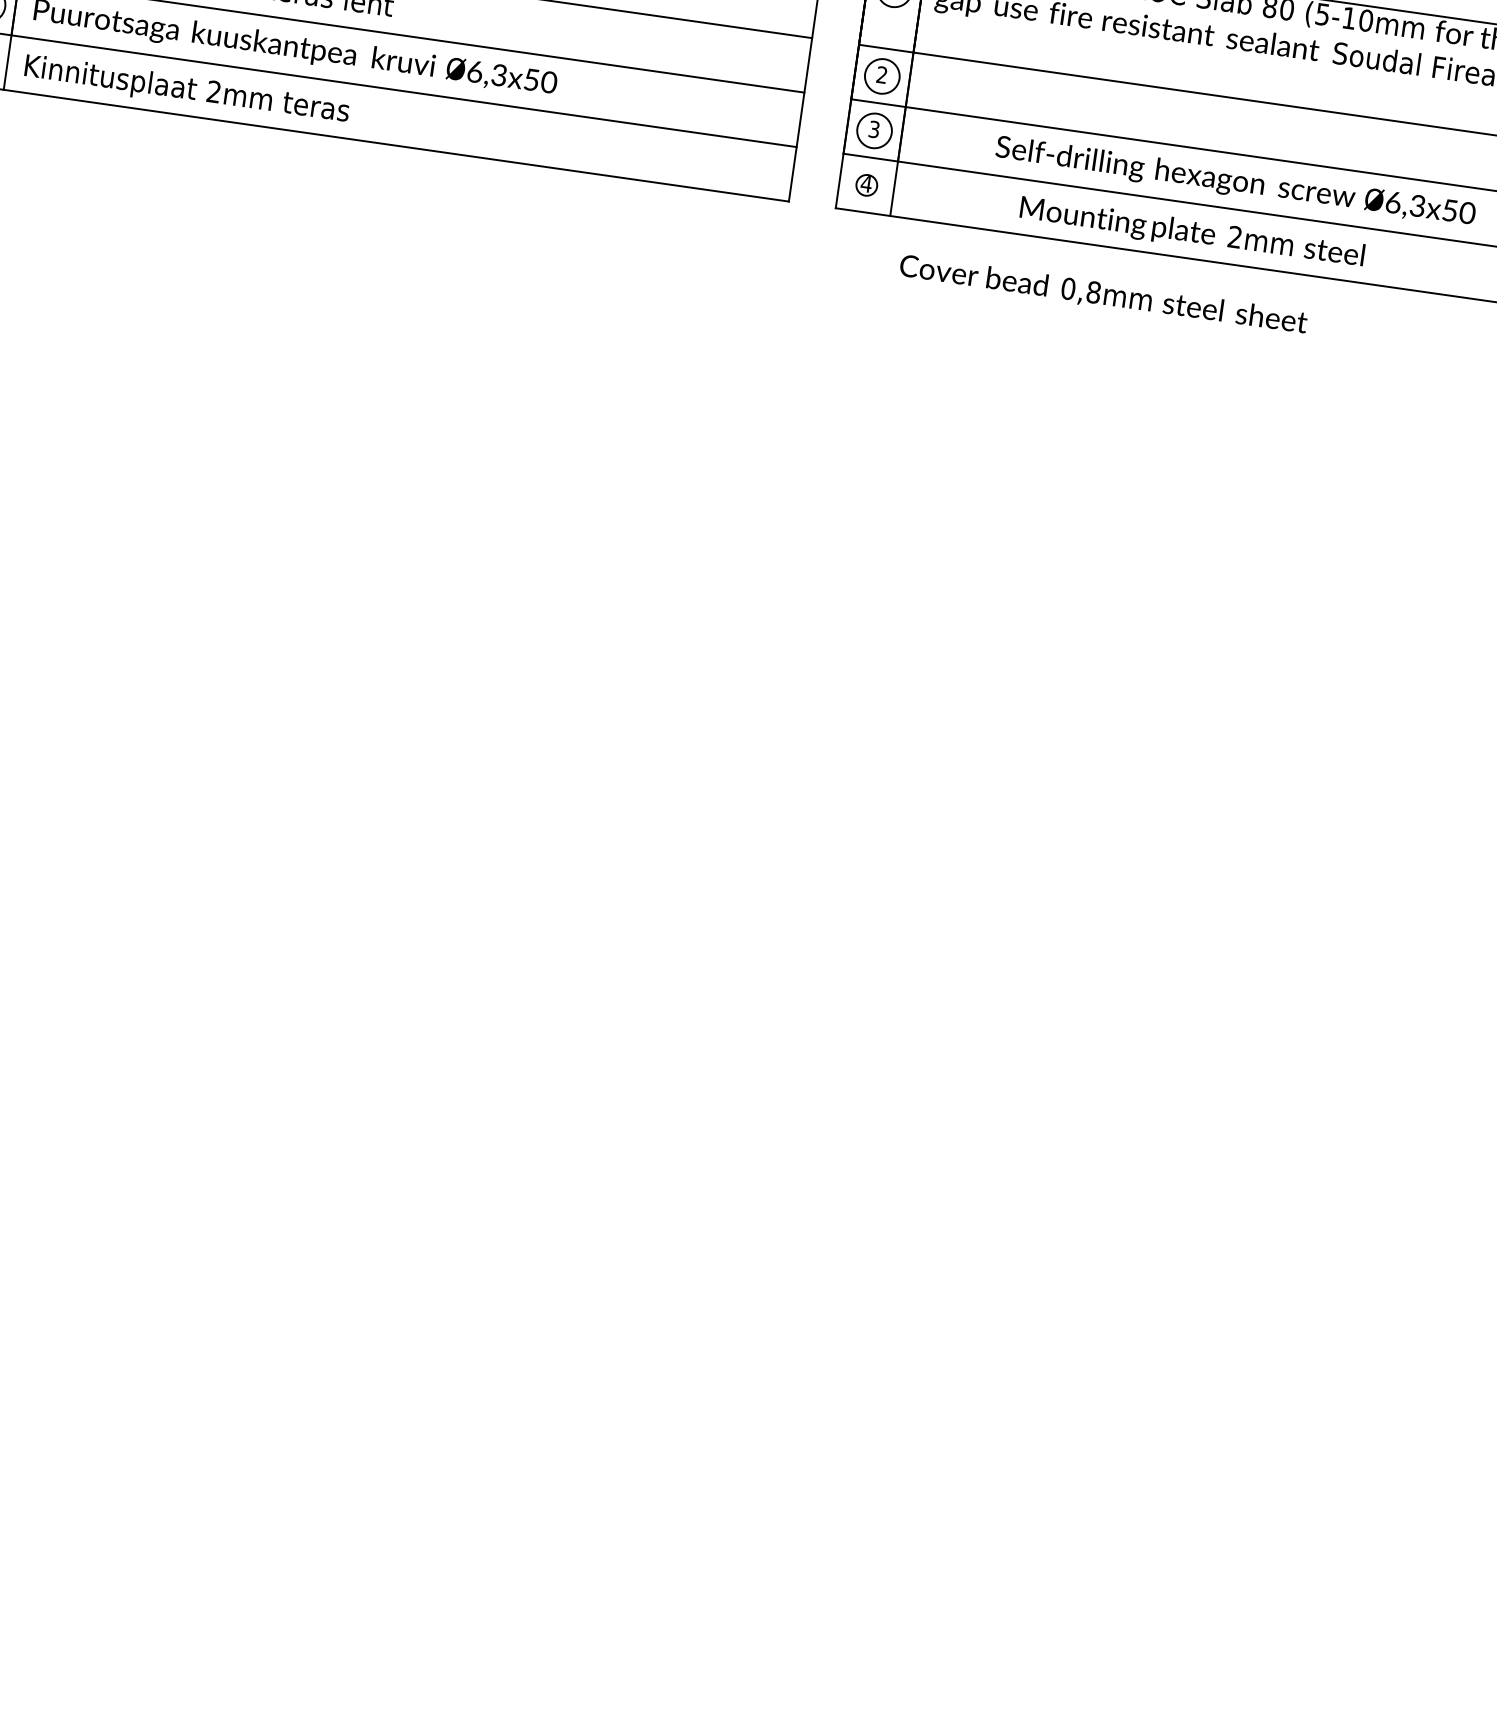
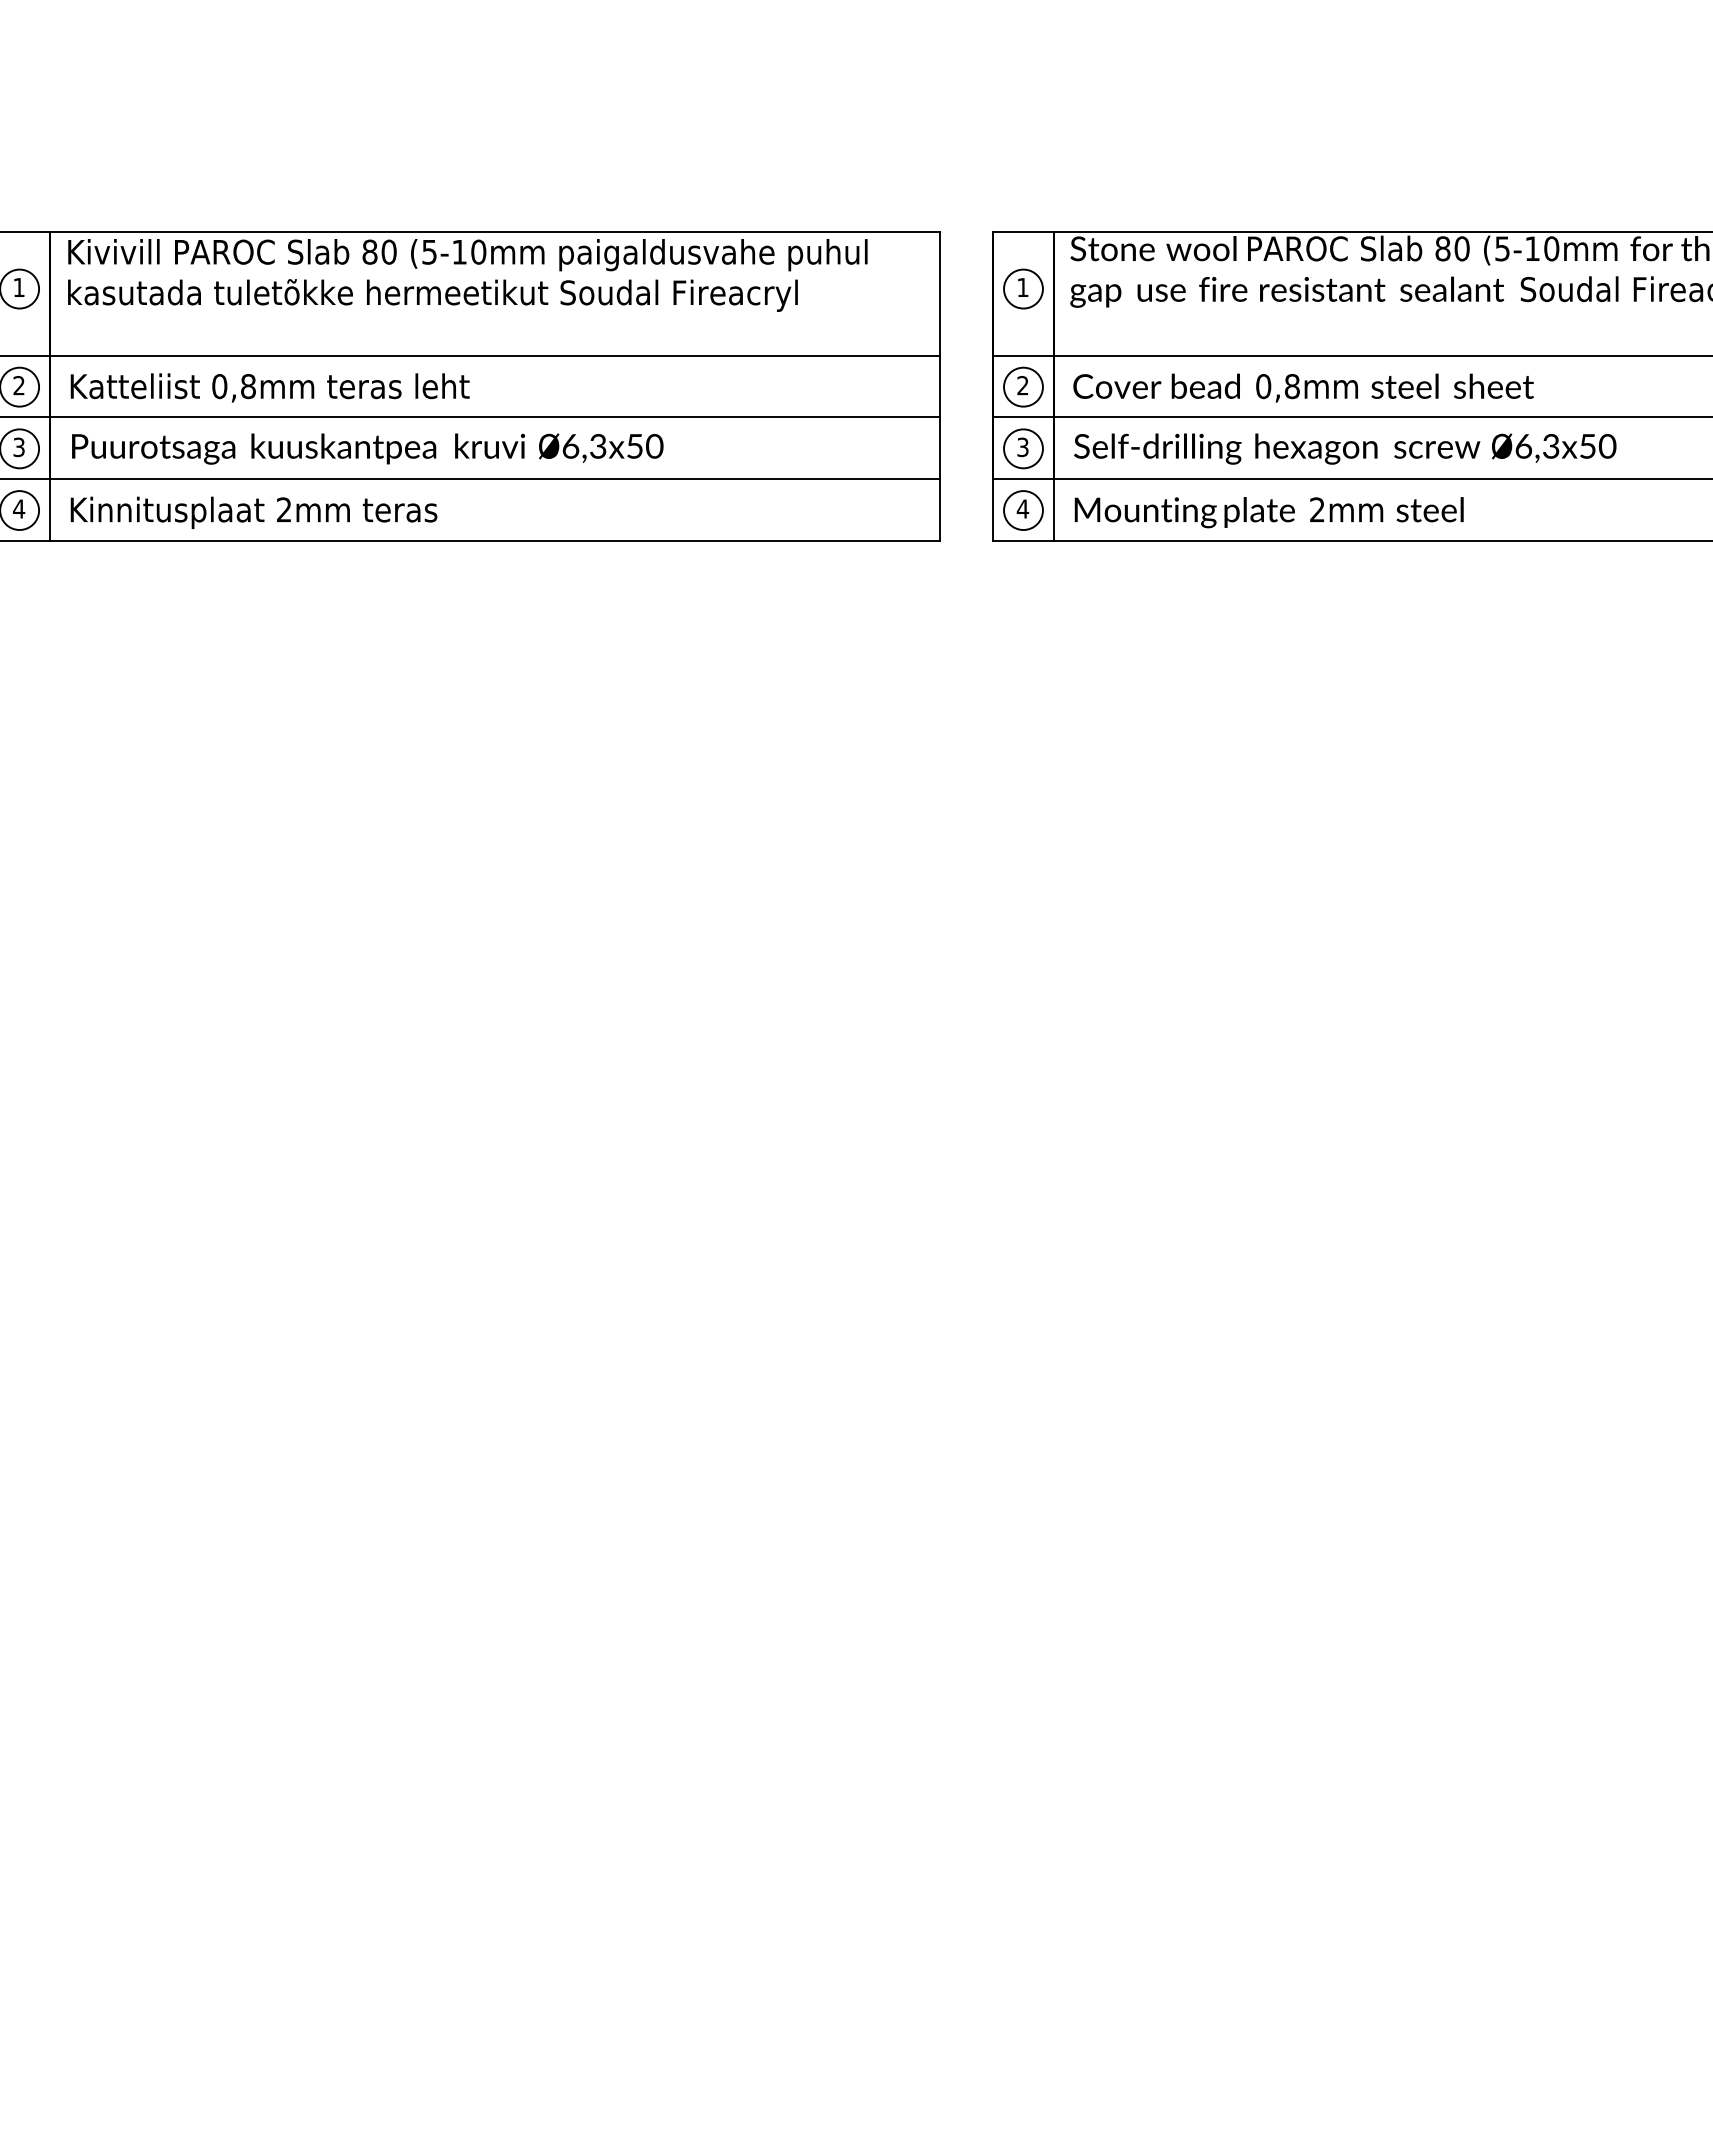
text: (1235, 182) -> (1345, 448), moved
circle: (866, 185) -> (1023, 510), size x1.67
text: (1191, 233) -> (1268, 512), moved
text: (1103, 294) -> (1303, 387), moved

